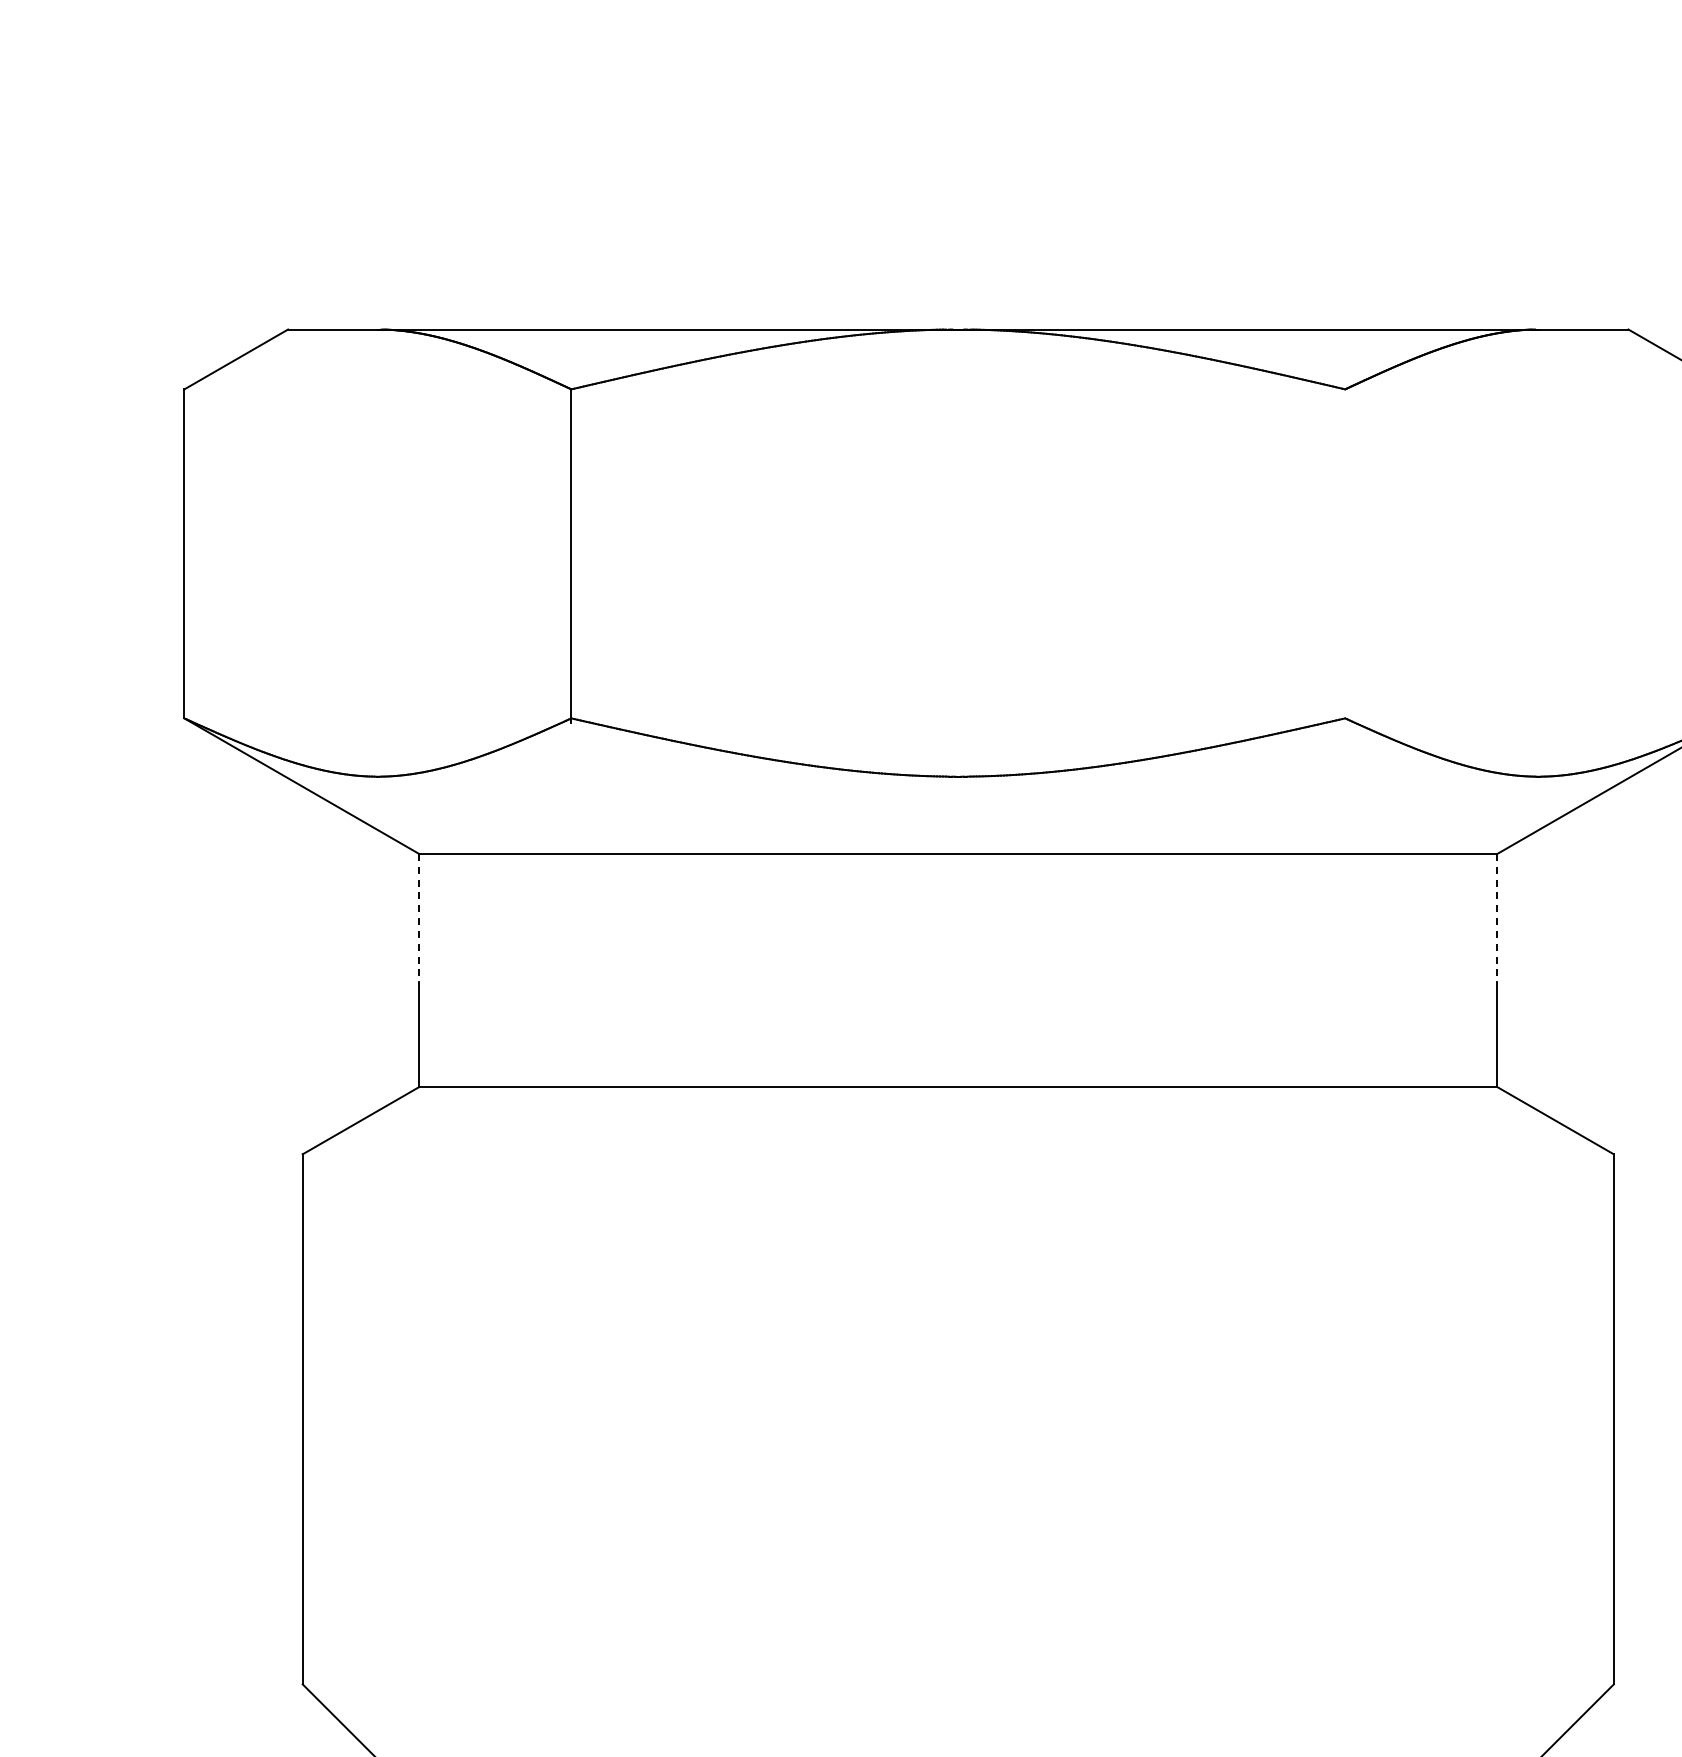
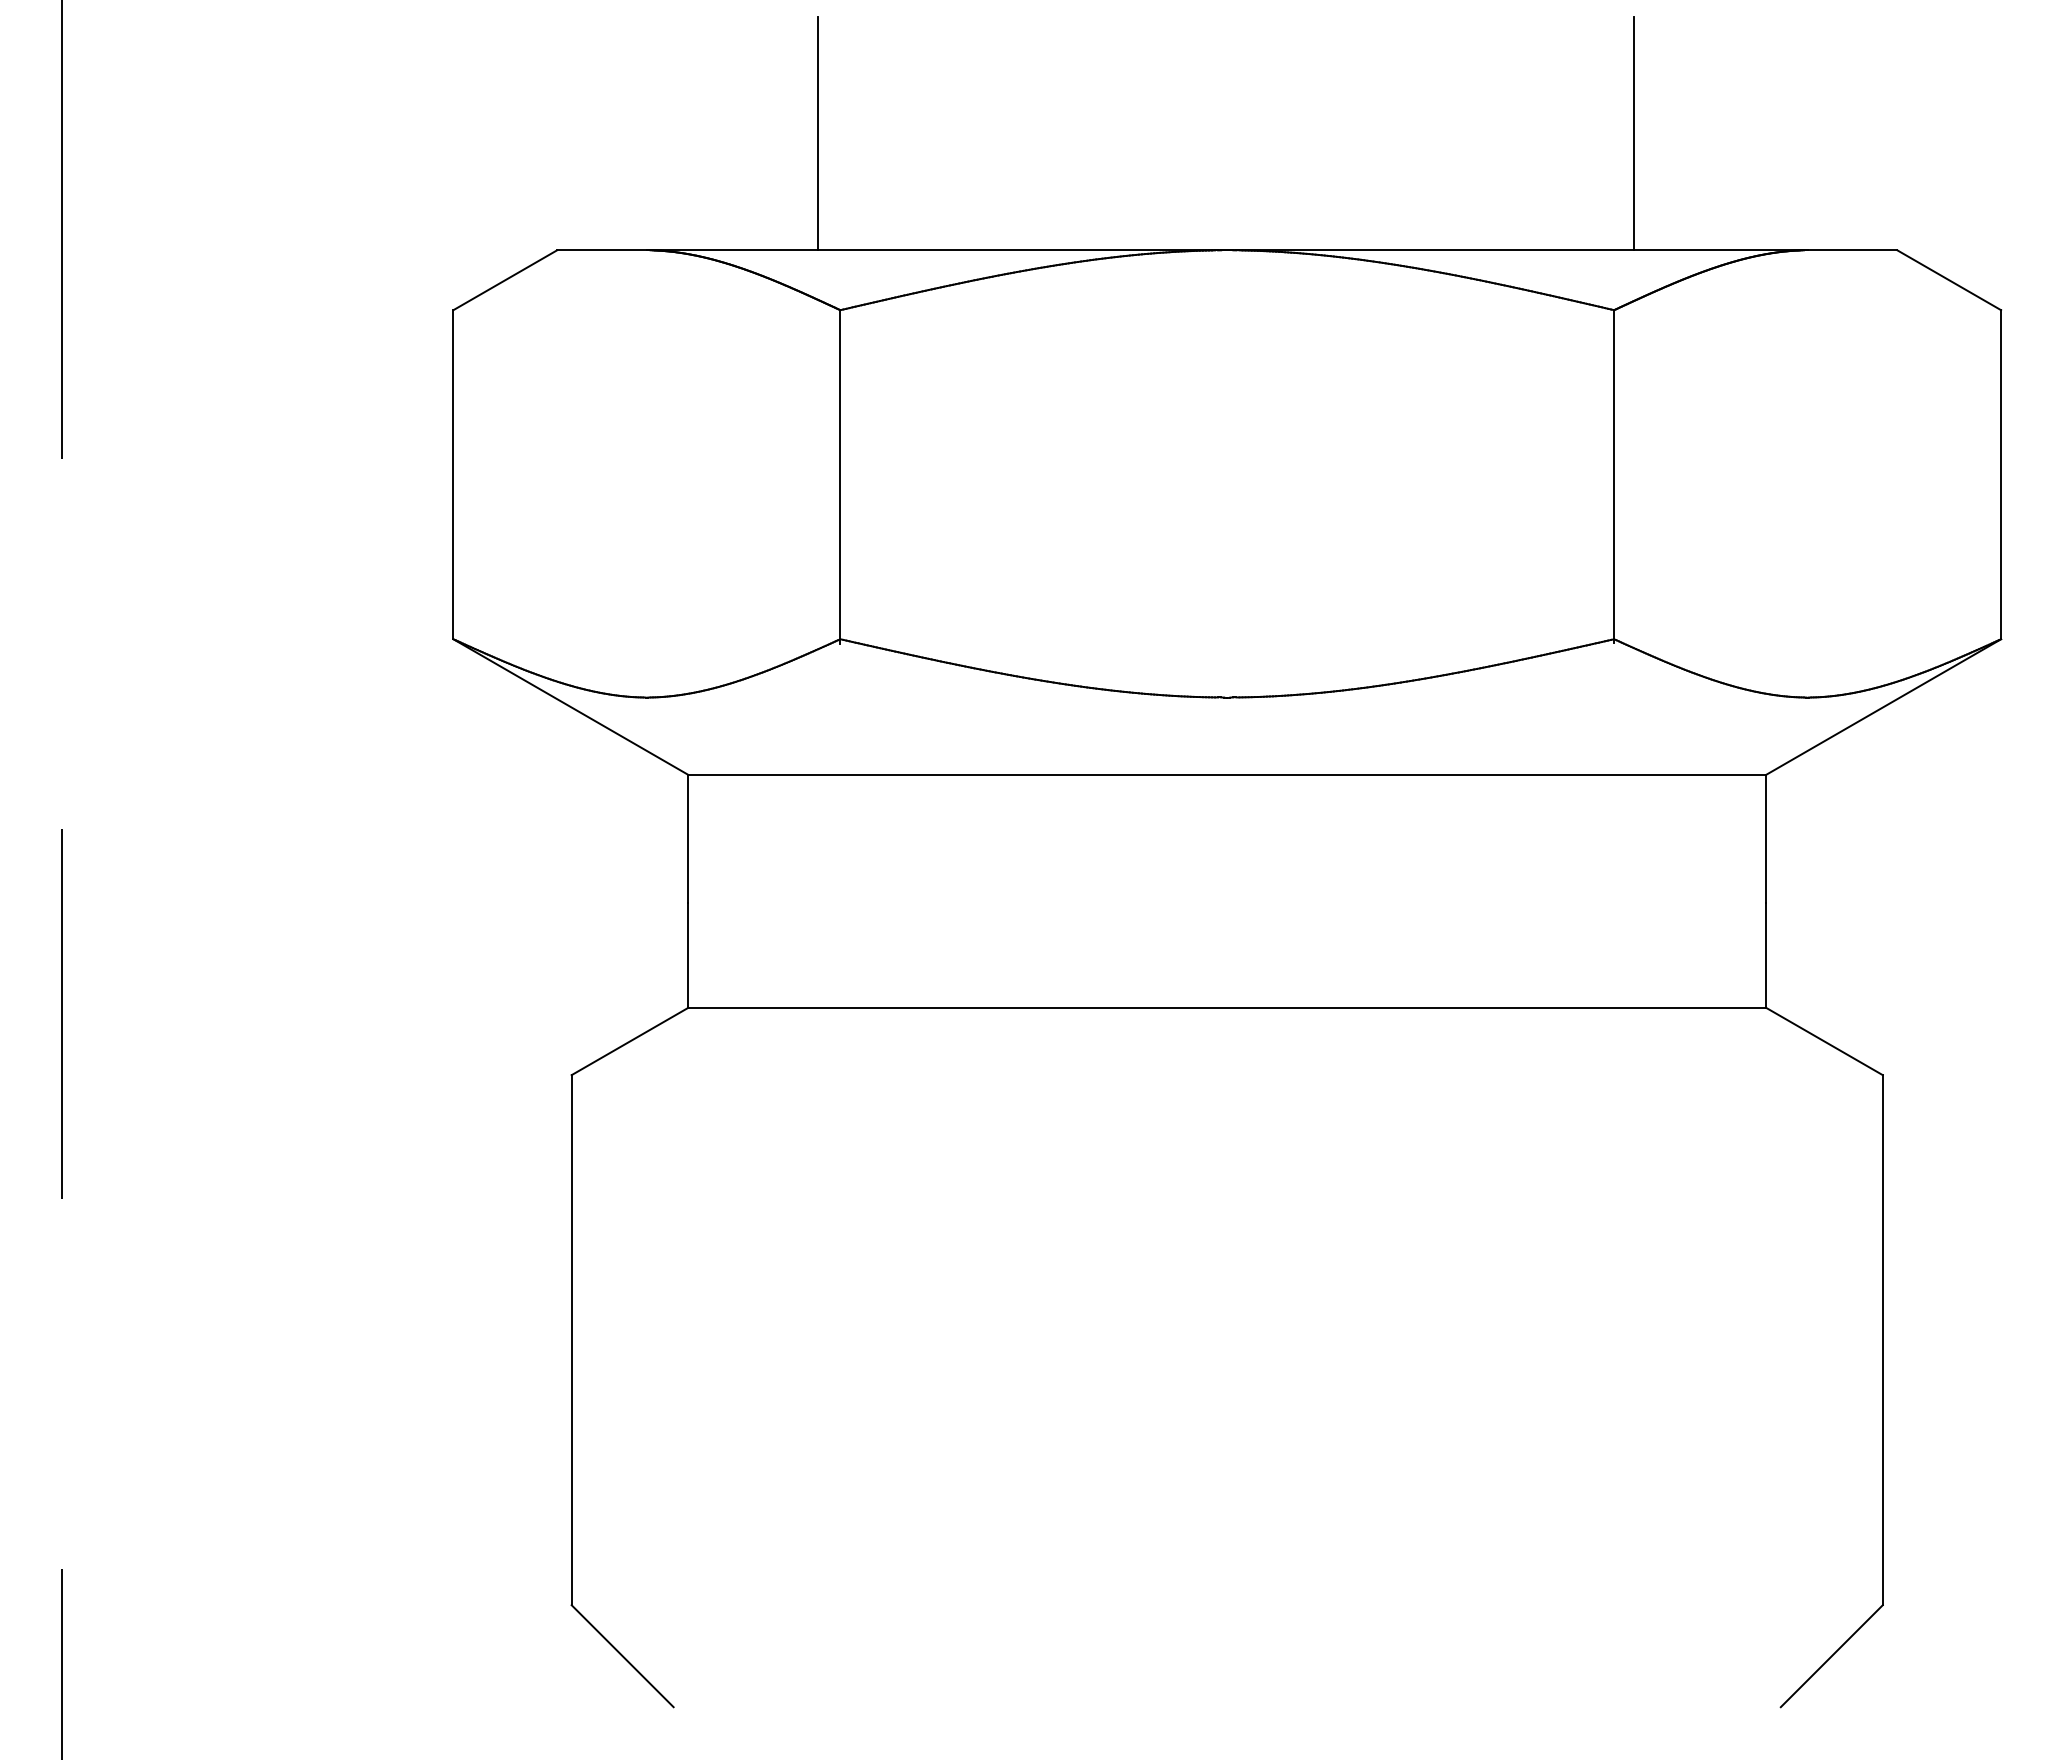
line: (548, 212) -> (817, 133), added
line: (1364, 212) -> (1633, 133), added
line: (1345, 555) -> (1614, 476), added
line: (419, 918) -> (688, 839), dashed -> solid
line: (1497, 918) -> (1766, 839), dashed -> solid

